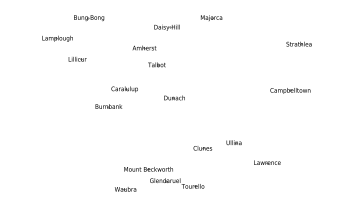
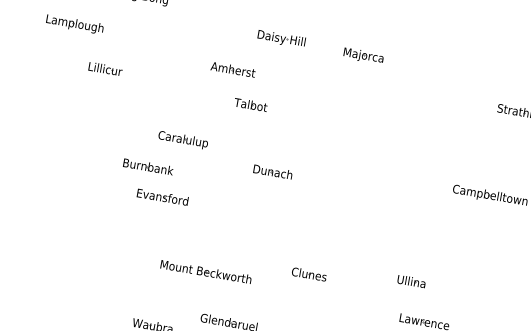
part: (211, 17) -> (363, 54), moved
part: (118, 120) -> (161, 195), added
part: (233, 142) -> (410, 280), moved
part: (148, 169) -> (205, 272), moved

